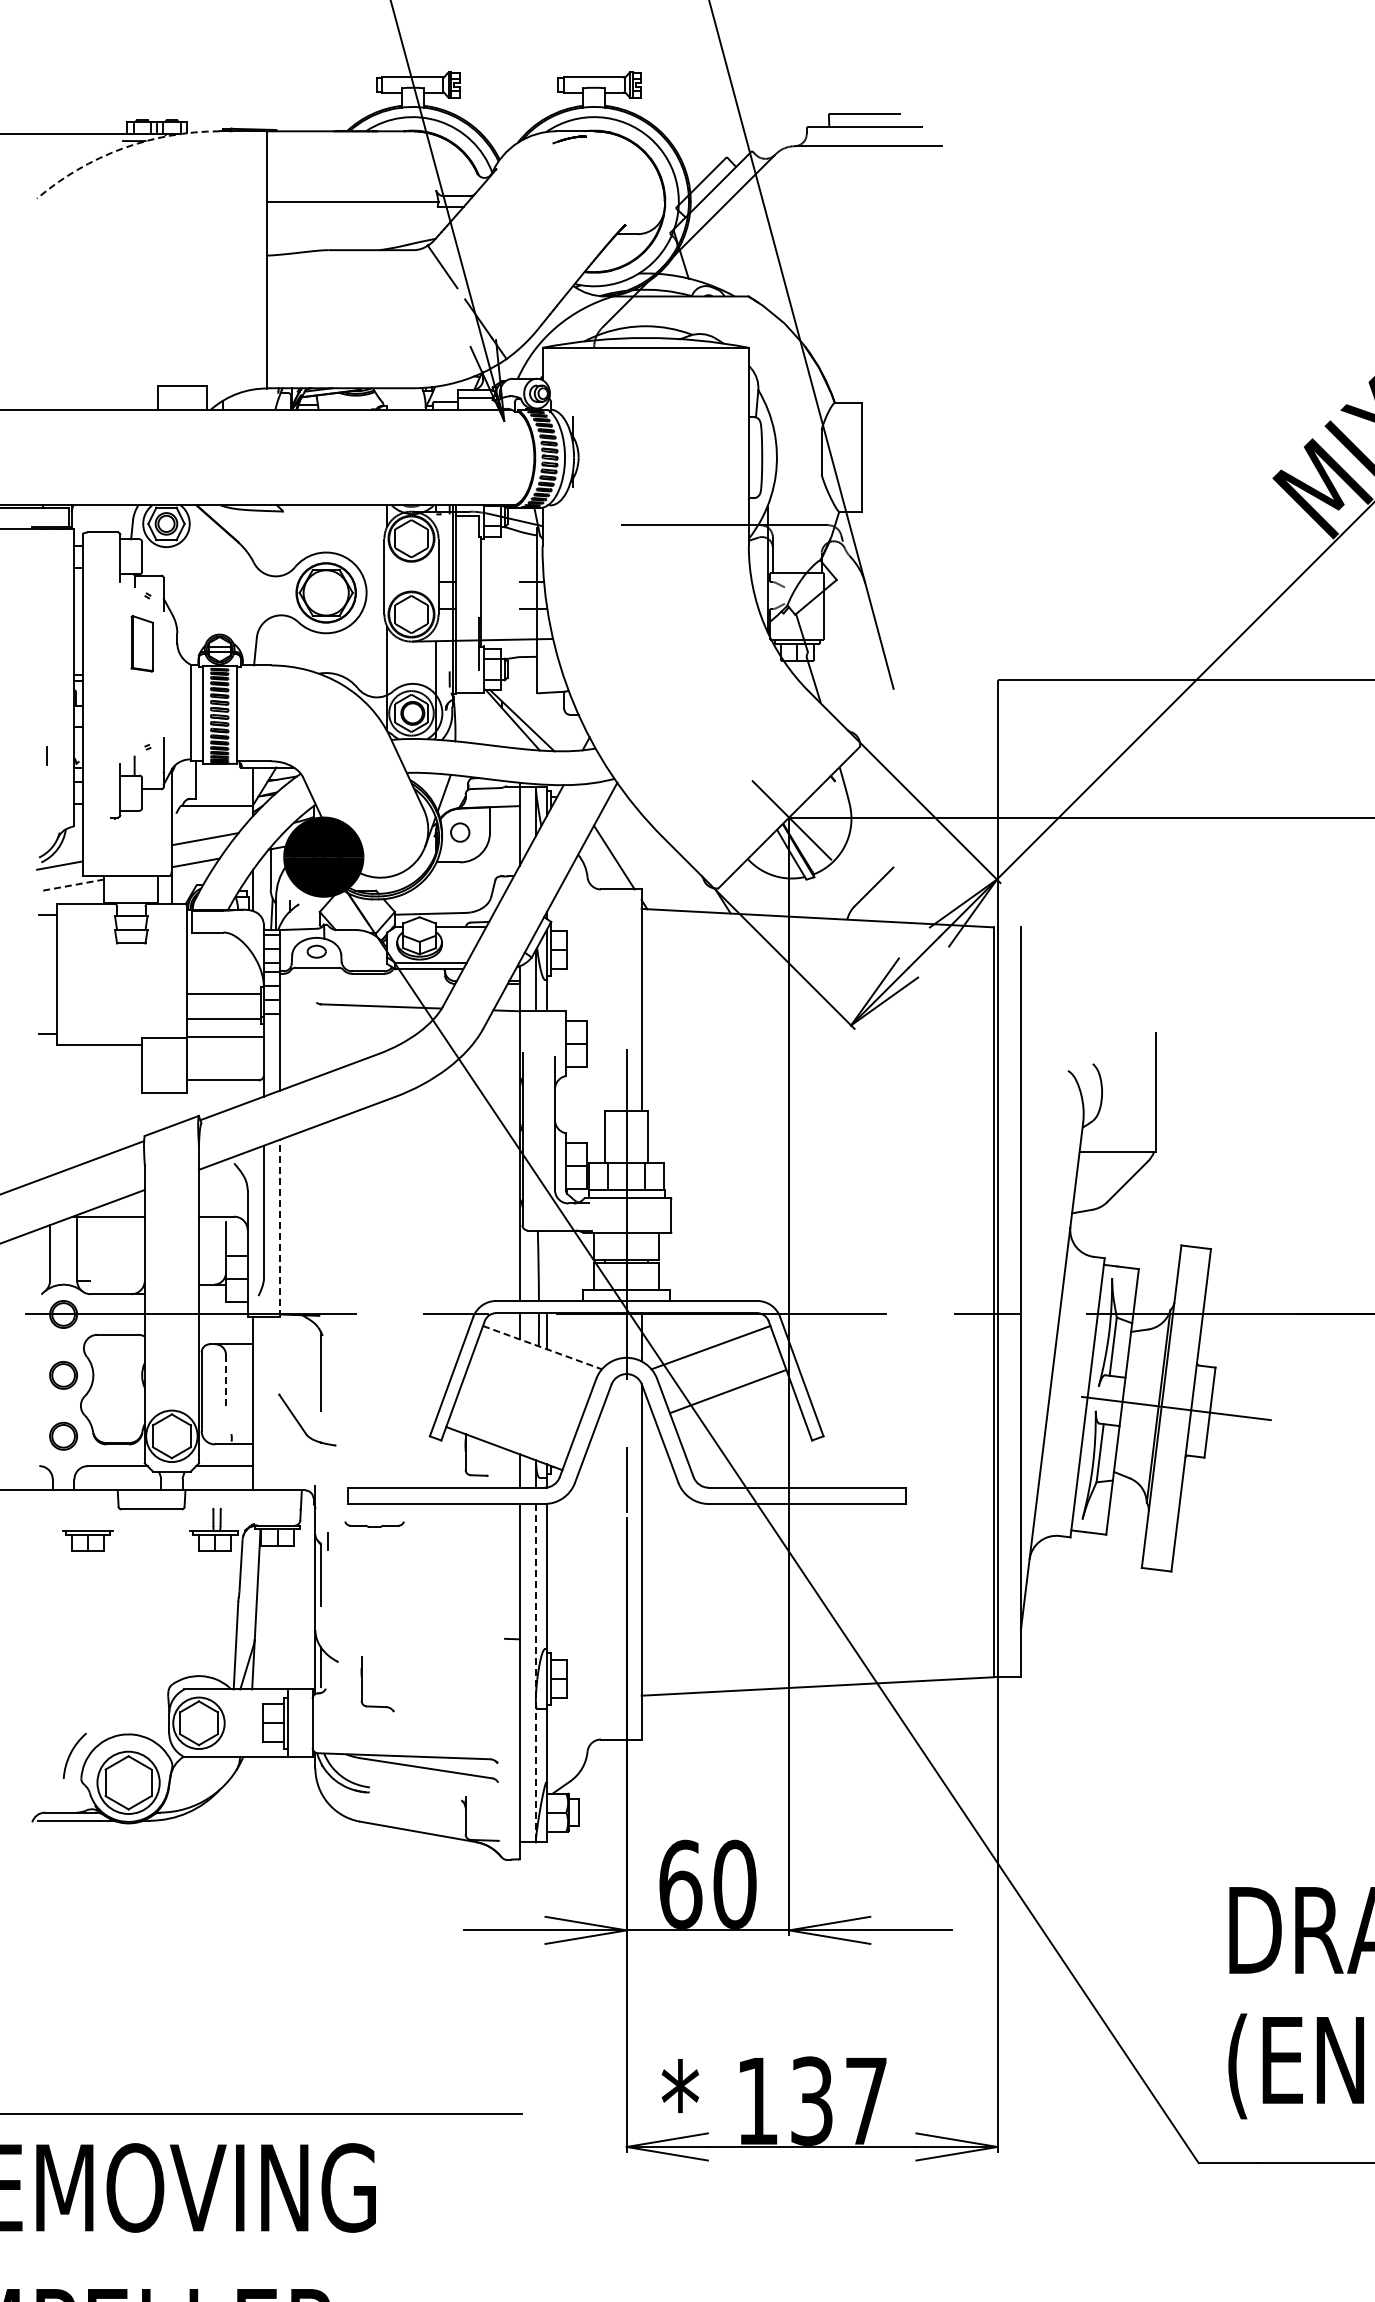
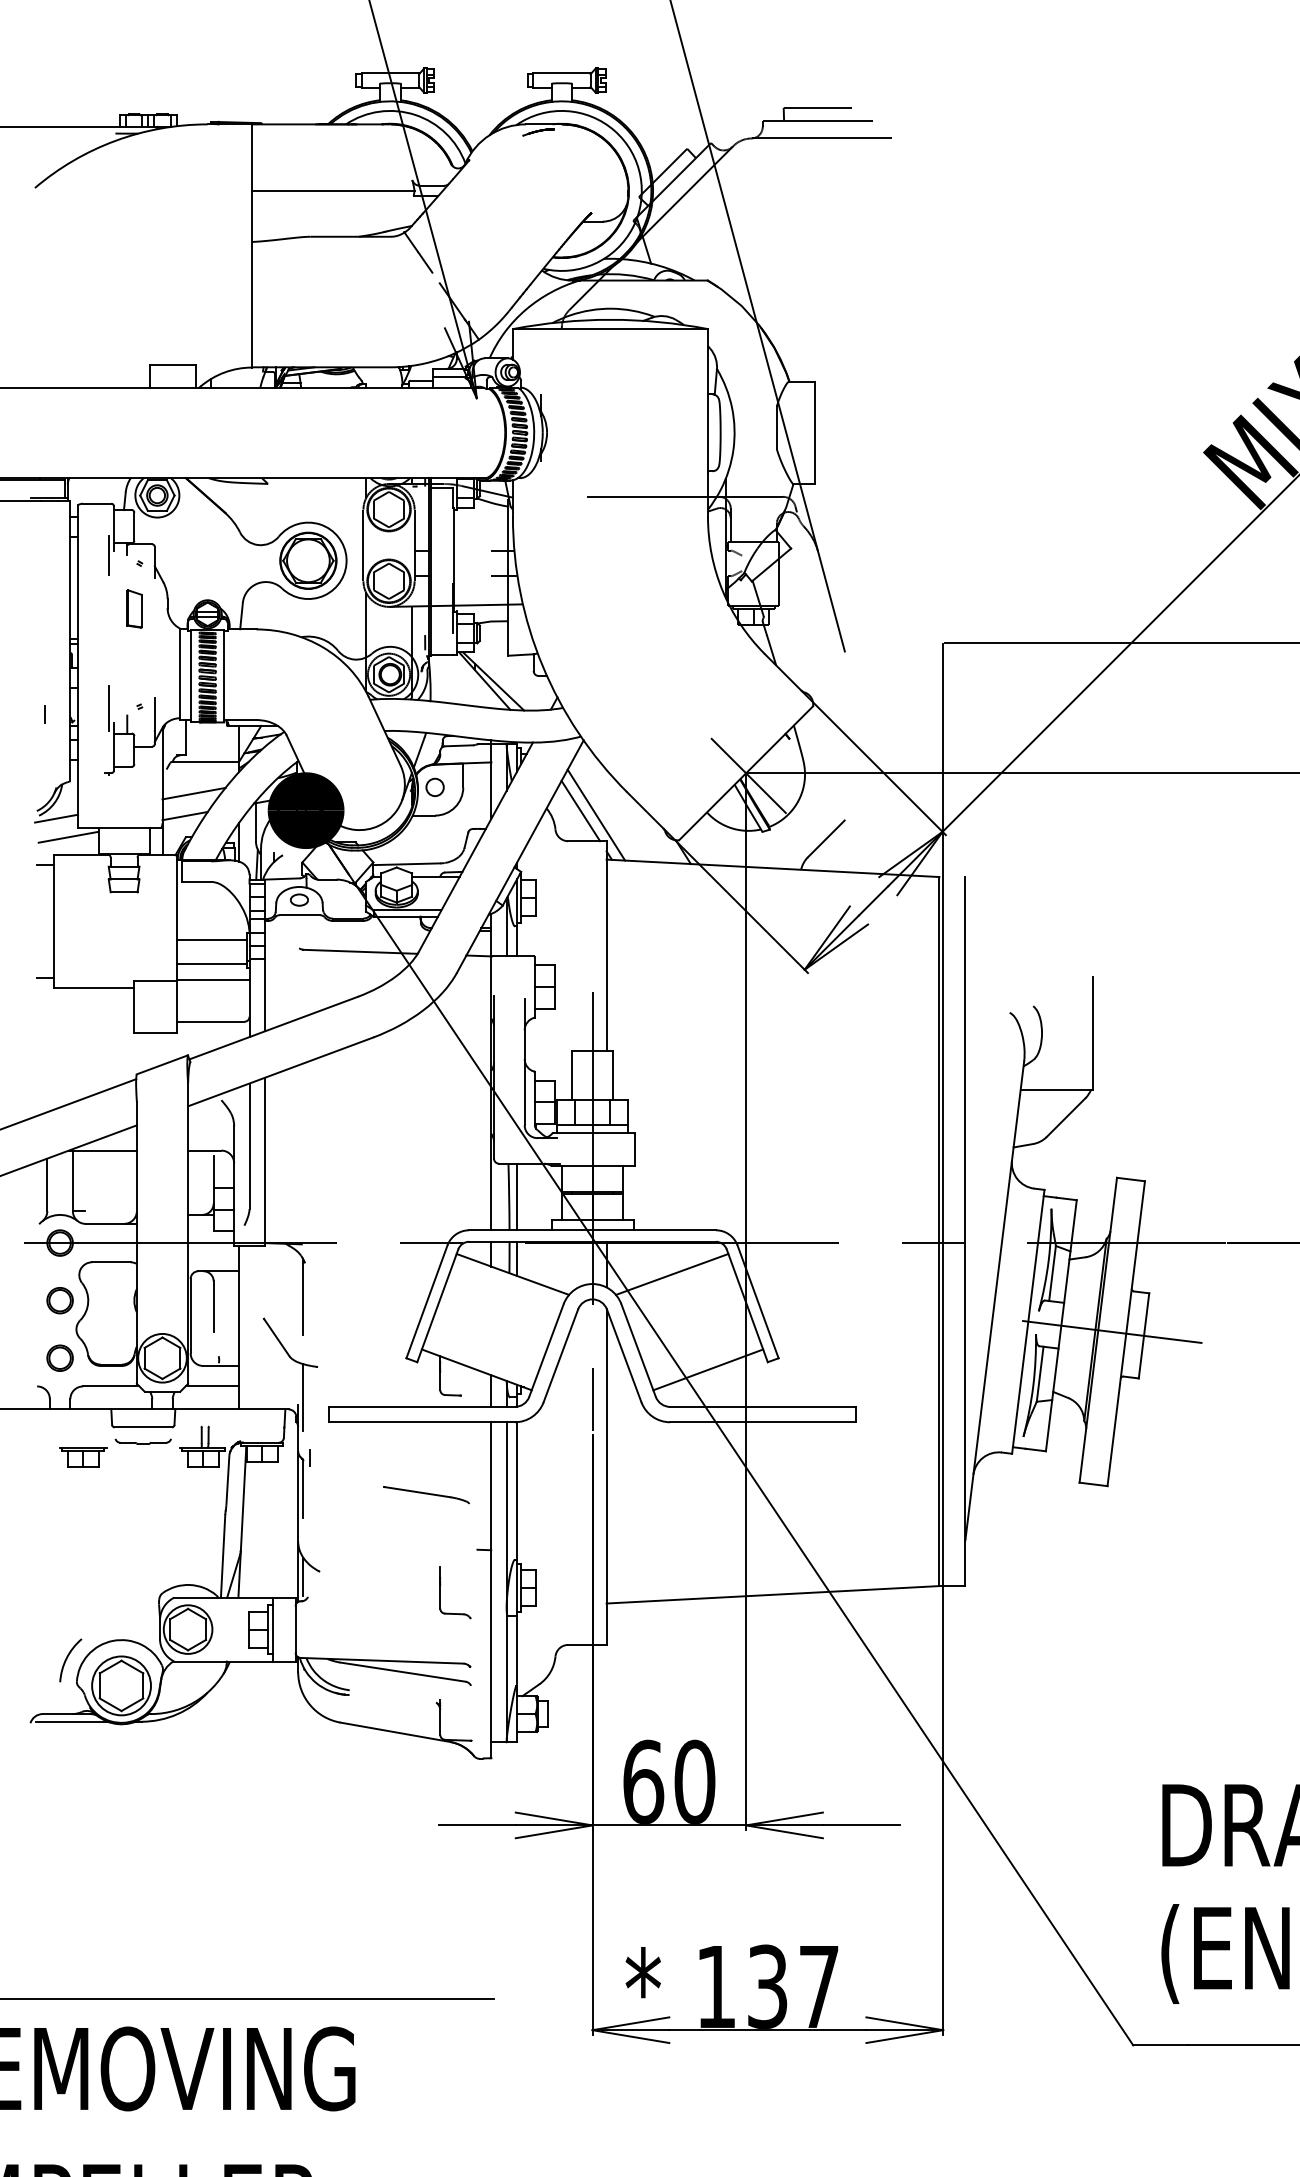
arc: (122, 148) -> (115, 140), dashed -> solid
line: (115, 586) -> (109, 554), added
part: (141, 643) -> (133, 608), size x0.71
line: (115, 748) -> (109, 707), added
line: (630, 861) -> (596, 814), added
line: (72, 885) -> (68, 837), dashed -> solid
line: (280, 1228) -> (265, 1161), dashed -> solid
line: (546, 1265) -> (516, 1196), added
line: (542, 1347) -> (512, 1274), dashed -> solid
line: (226, 1381) -> (214, 1306), dashed -> solid
line: (728, 1391) -> (708, 1369), moved
line: (320, 1477) -> (303, 1397), added
part: (374, 1524) -> (143, 1441), moved
part: (451, 1580) -> (426, 1494), added
line: (535, 1673) -> (506, 1582), dashed -> solid
part: (362, 1684) -> (441, 1592), moved

